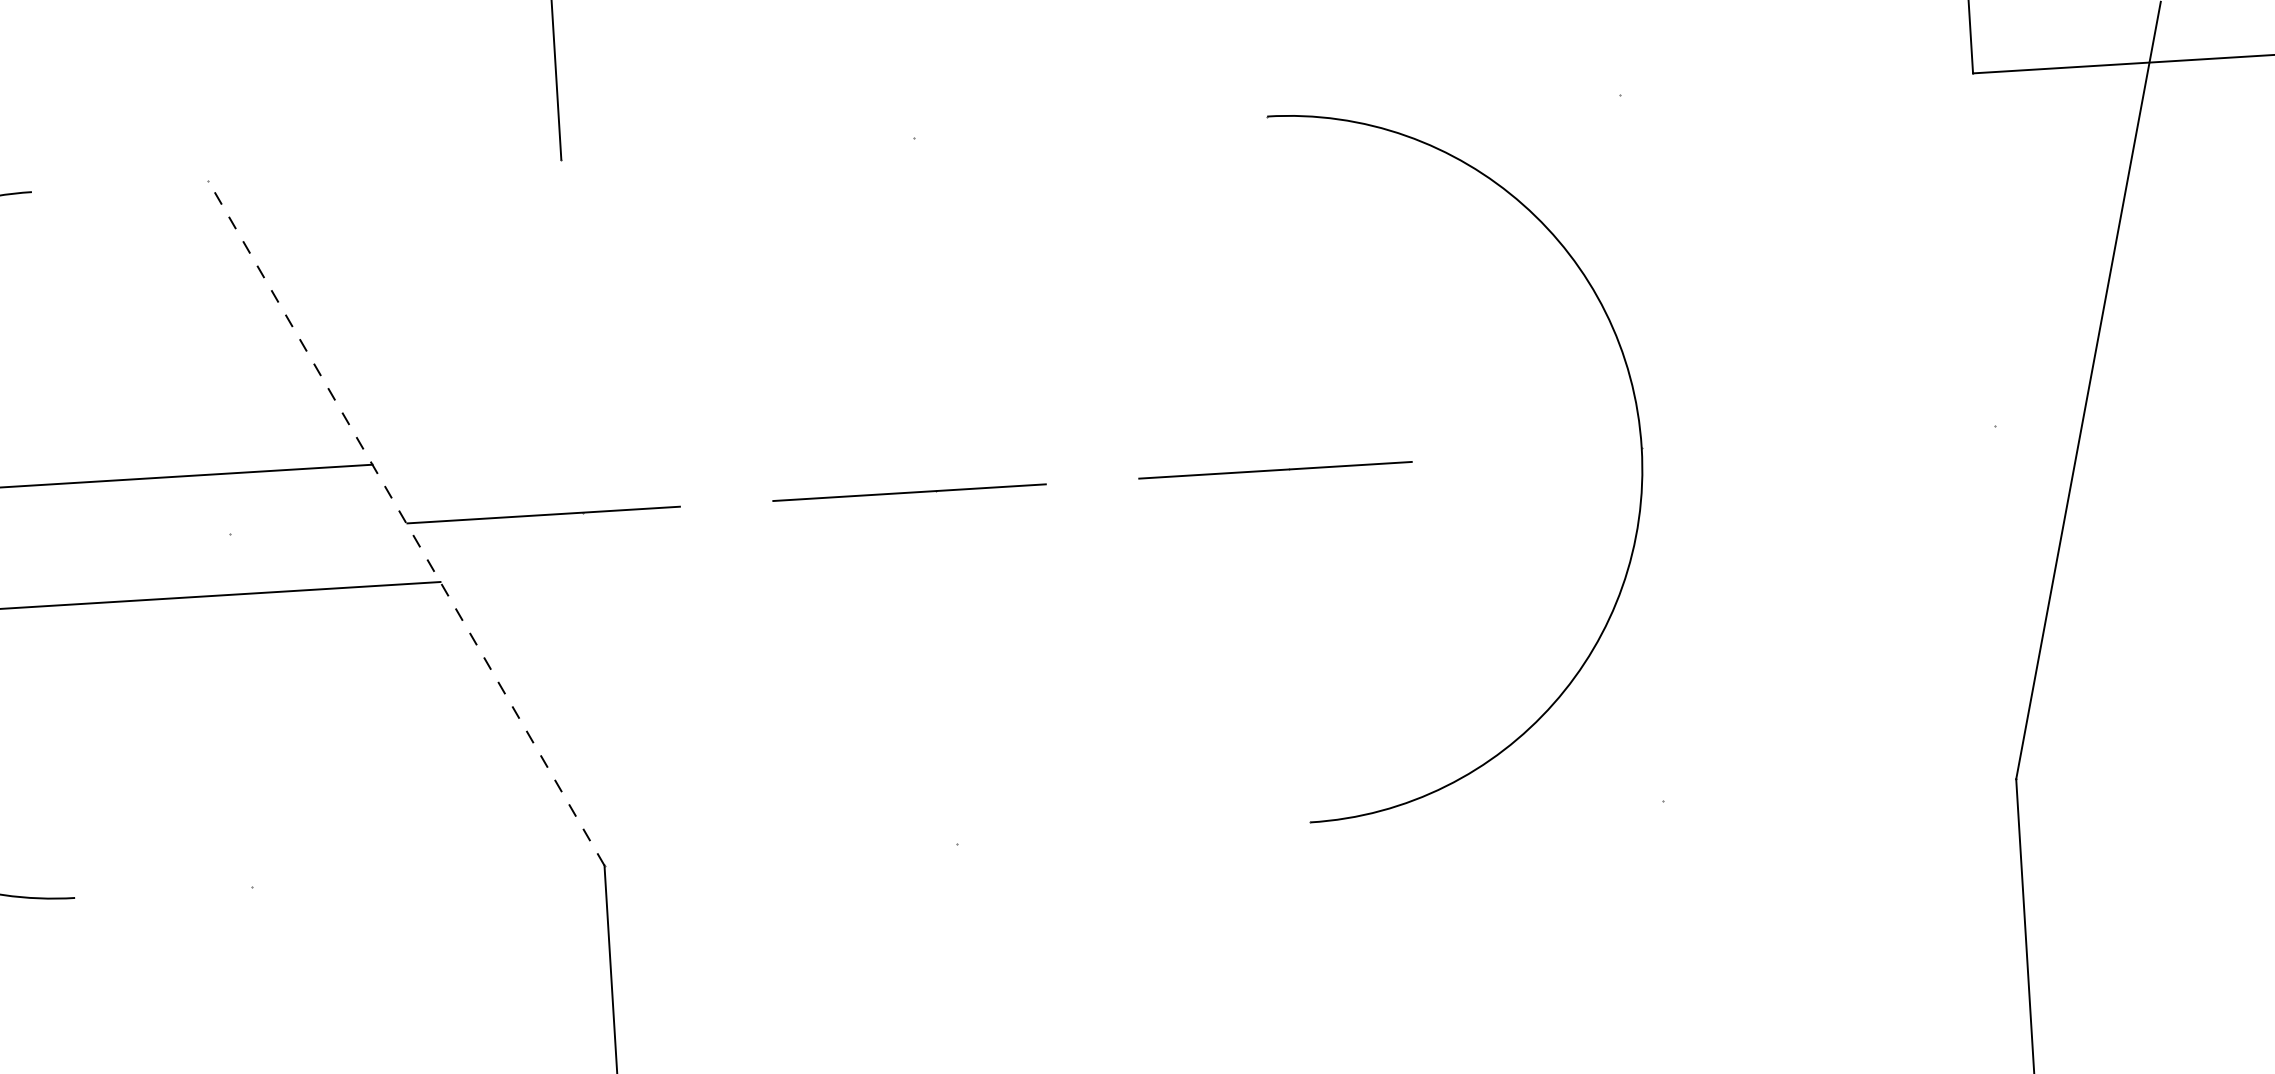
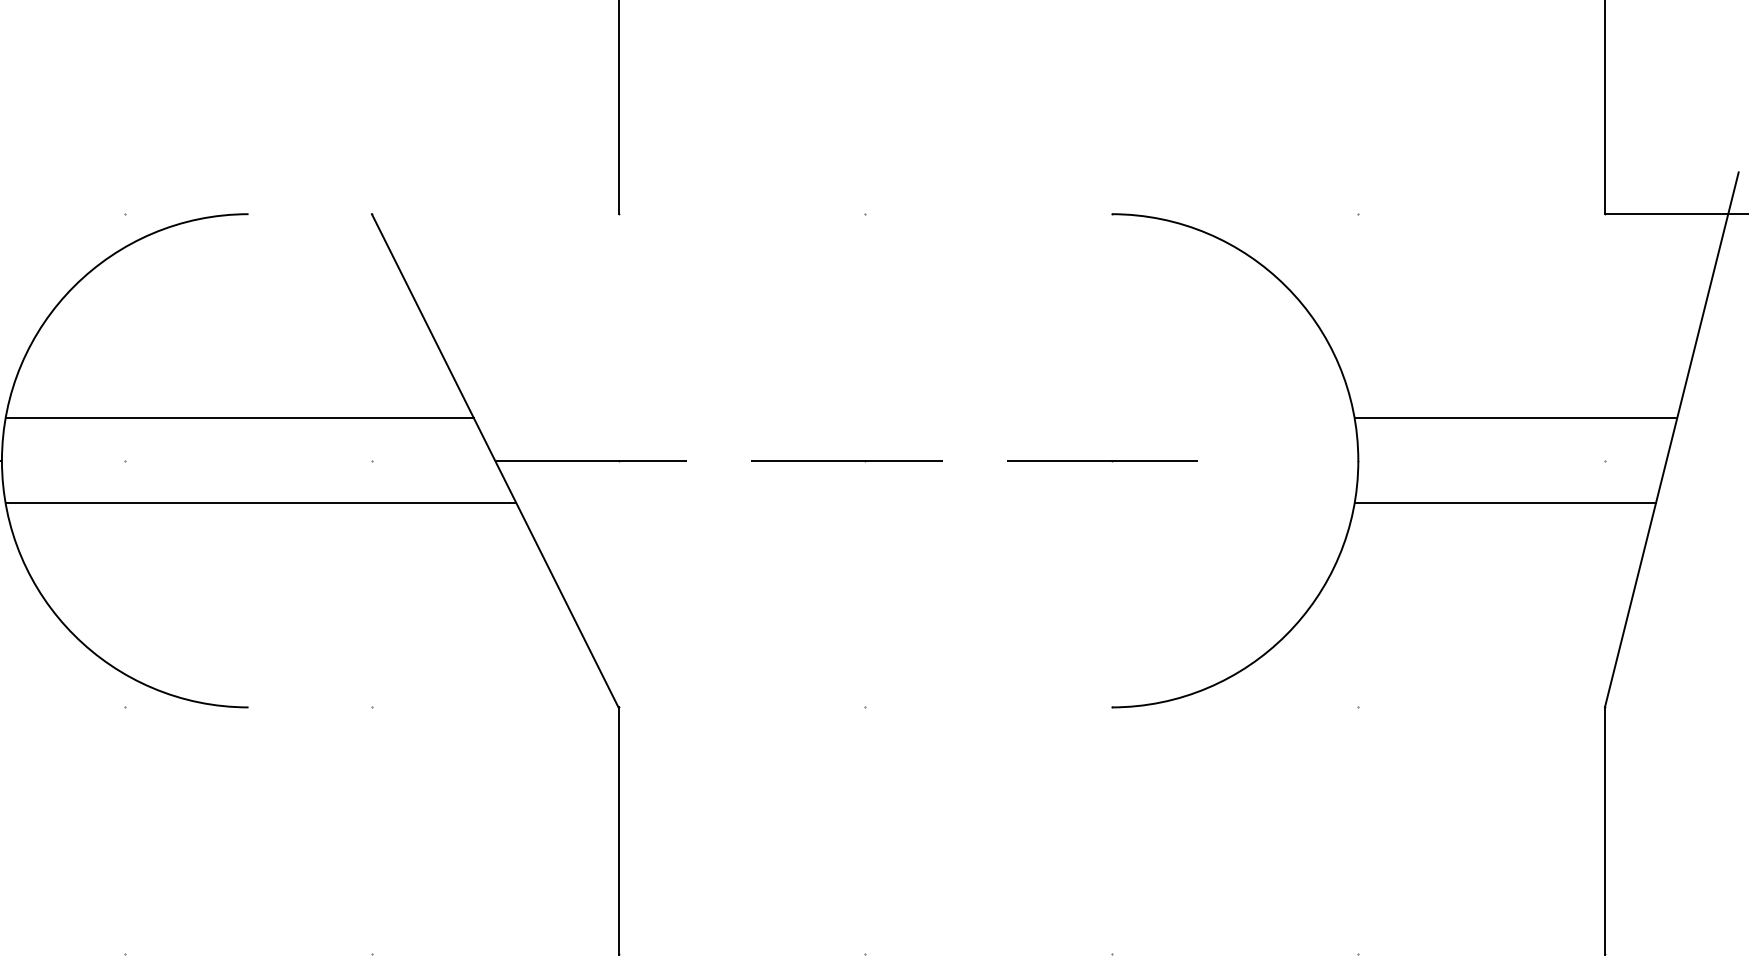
line: (1862, 373) -> (1515, 418), added
line: (1856, 496) -> (1505, 503), added
line: (406, 522) -> (495, 460), dashed -> solid

